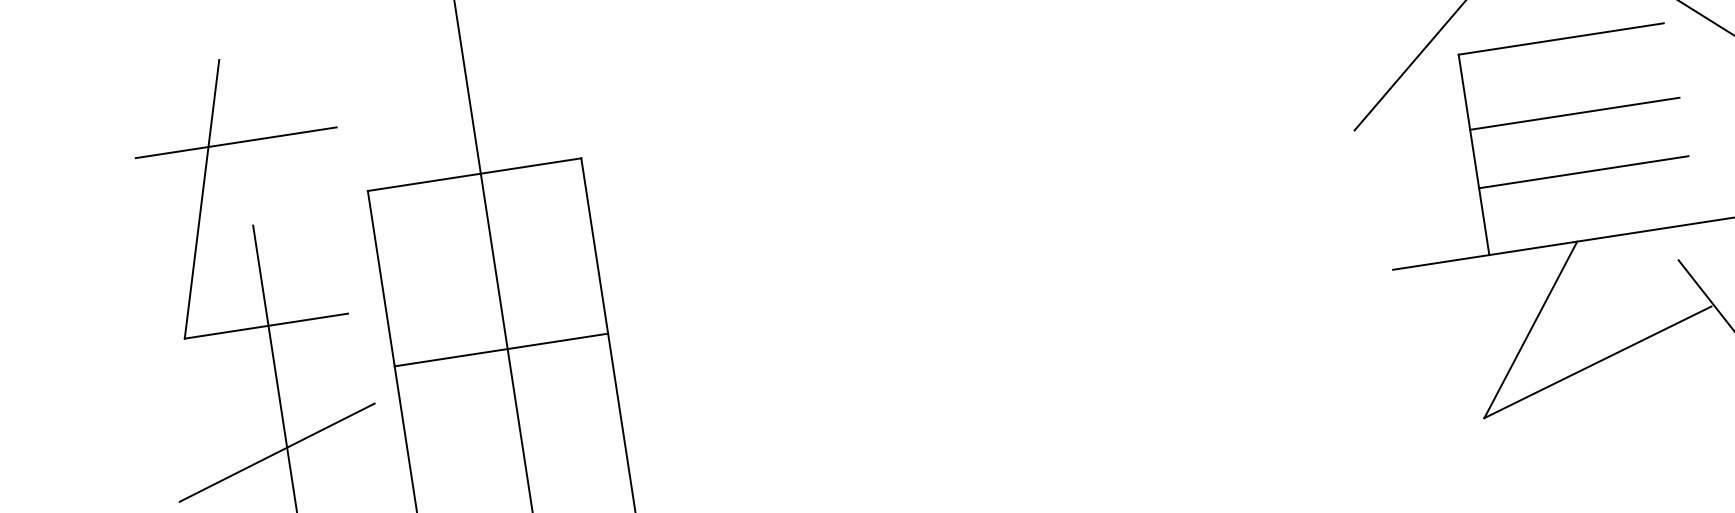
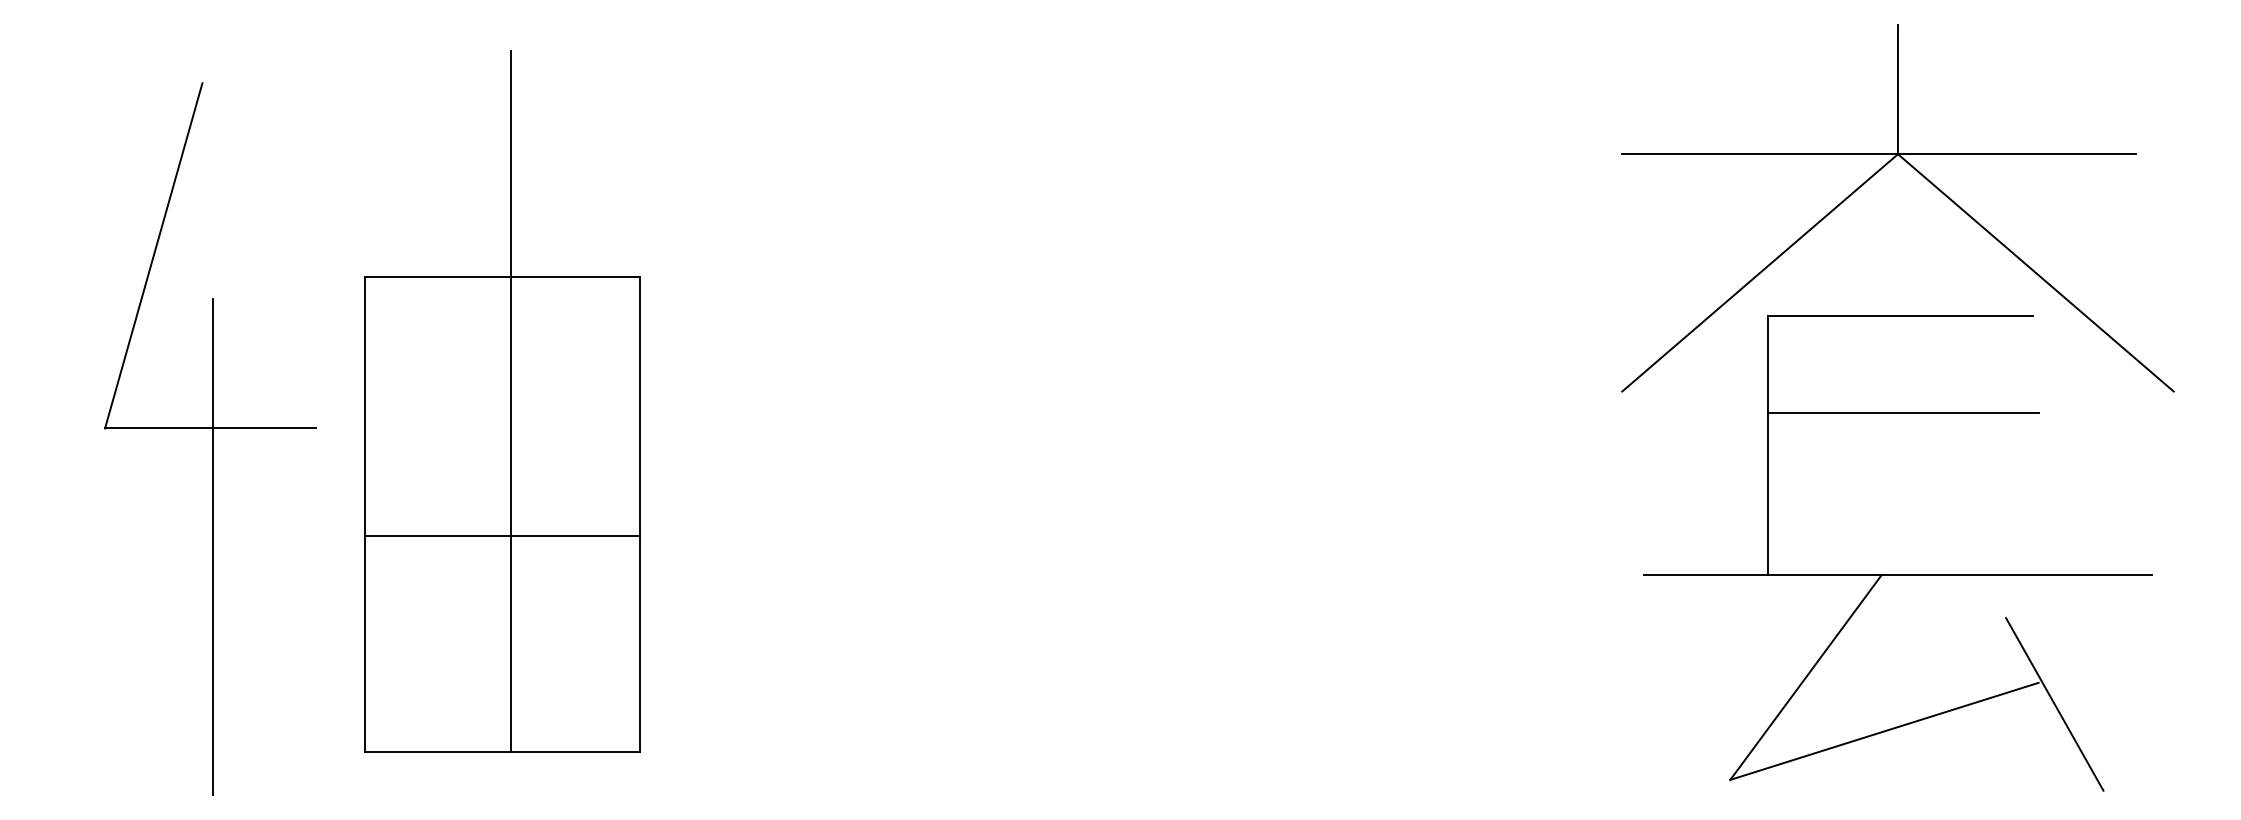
line: (235, 143) -> (207, 191), removed
line: (1583, 172) -> (1903, 488), removed
line: (501, 349) -> (502, 535), moved
line: (277, 452) -> (199, 590), removed

